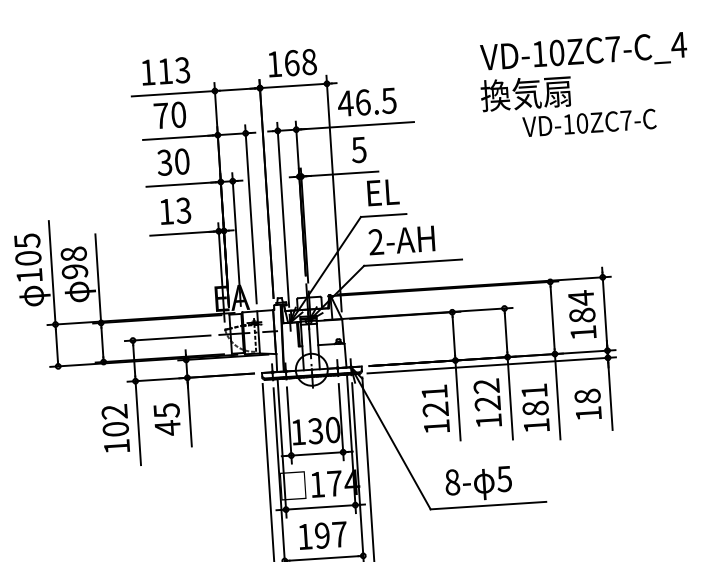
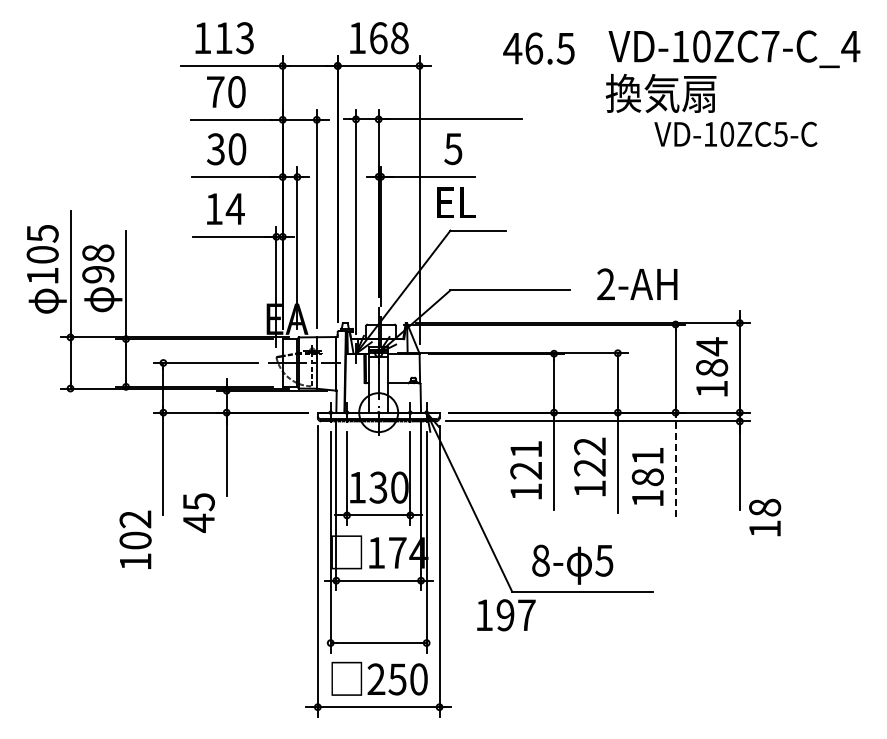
text: (366, 102) -> (538, 48), moved
text: (626, 120) -> (780, 134), VD-10ZC7-C -> VD-10ZC5-C
text: (383, 192) -> (456, 202), moved
text: (183, 211) -> (234, 209), 13 -> 14
text: (401, 239) -> (637, 283), moved
line: (557, 396) -> (675, 464), solid -> dashed
text: (588, 404) -> (765, 517), moved
text: (166, 419) -> (198, 512), moved
text: (115, 428) -> (135, 539), moved
text: (323, 535) -> (506, 615), moved

